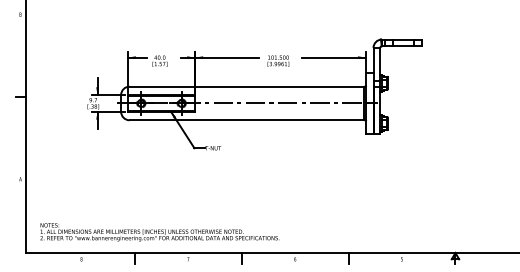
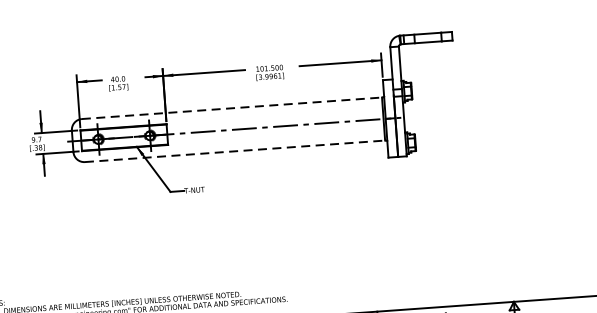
line: (247, 86) -> (232, 108), solid -> dashed
line: (247, 120) -> (235, 151), solid -> dashed

